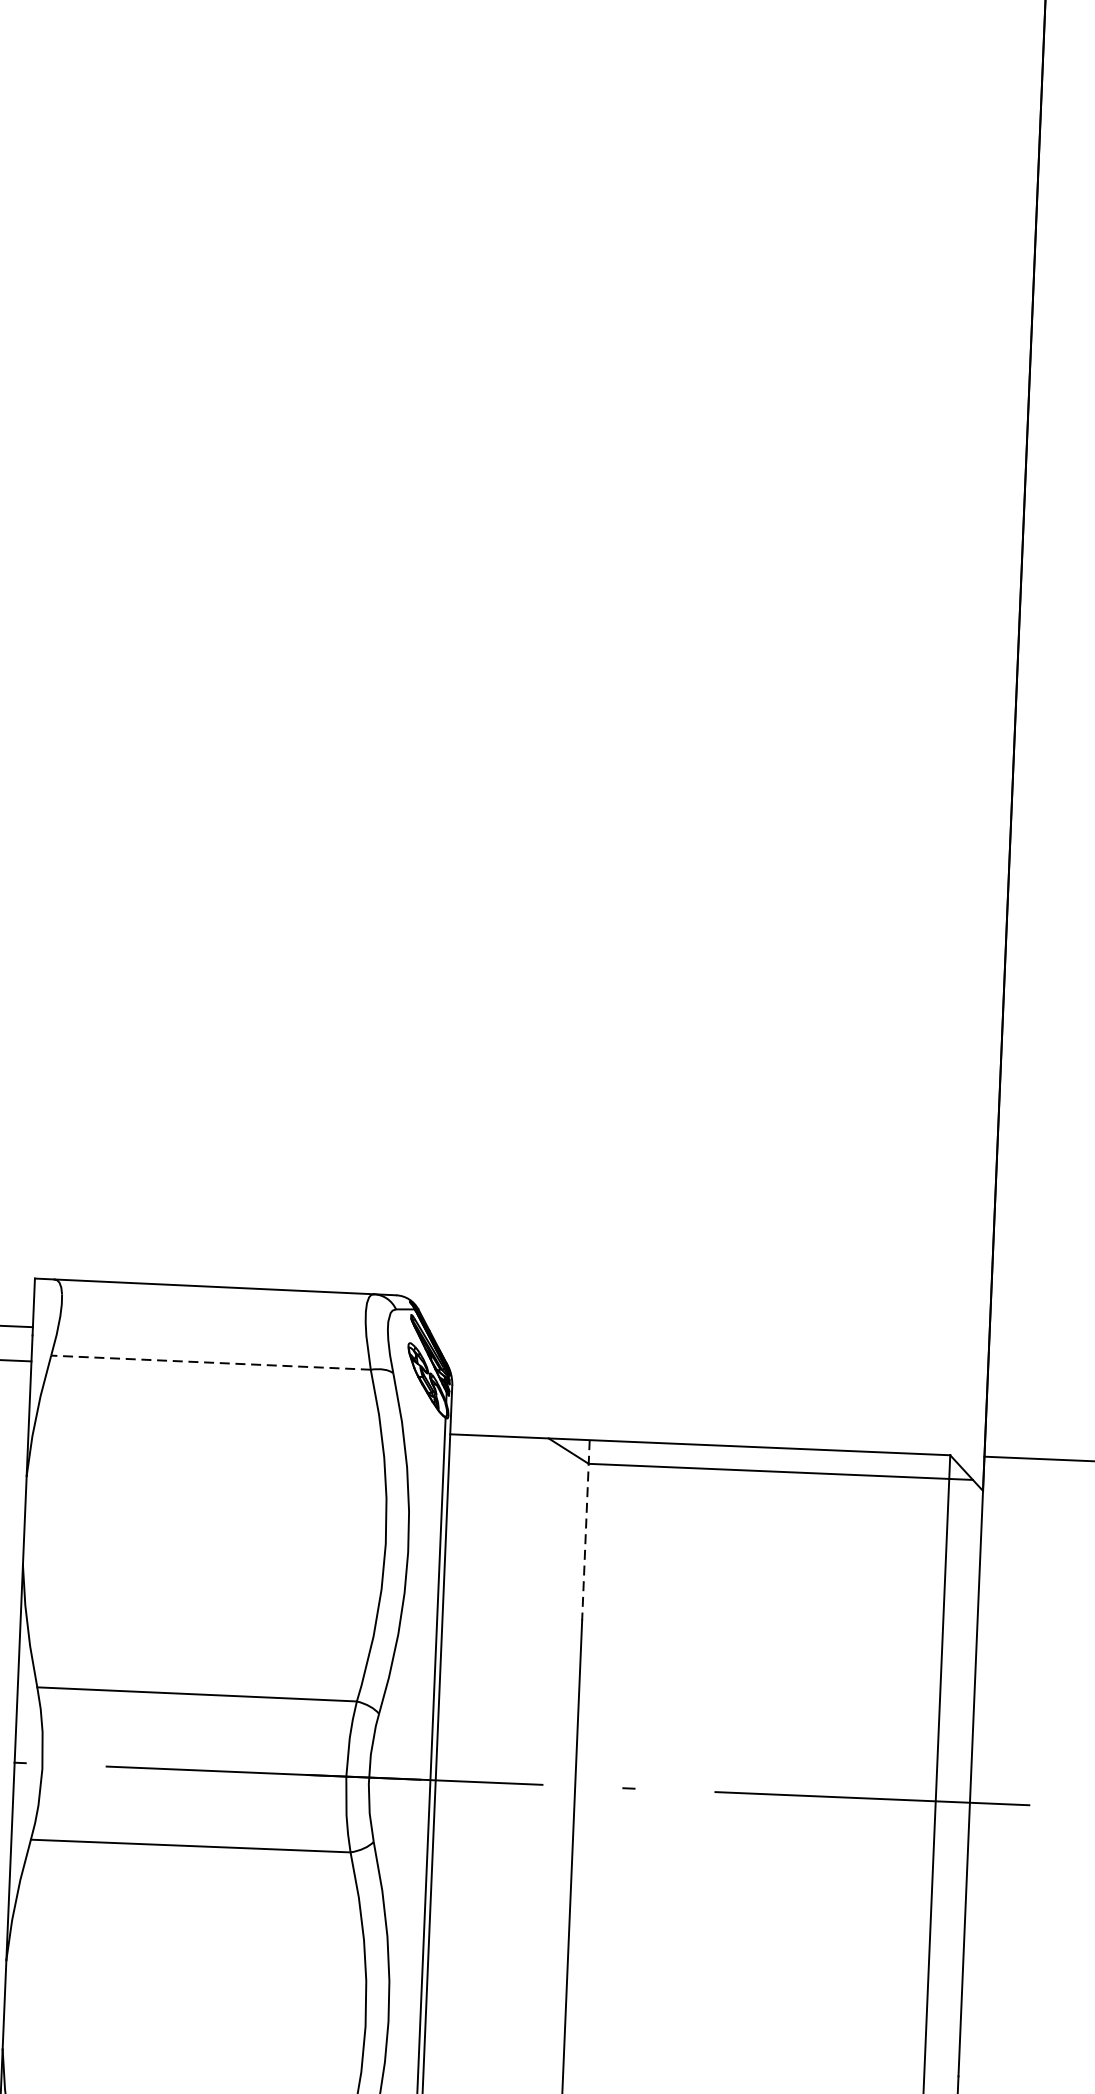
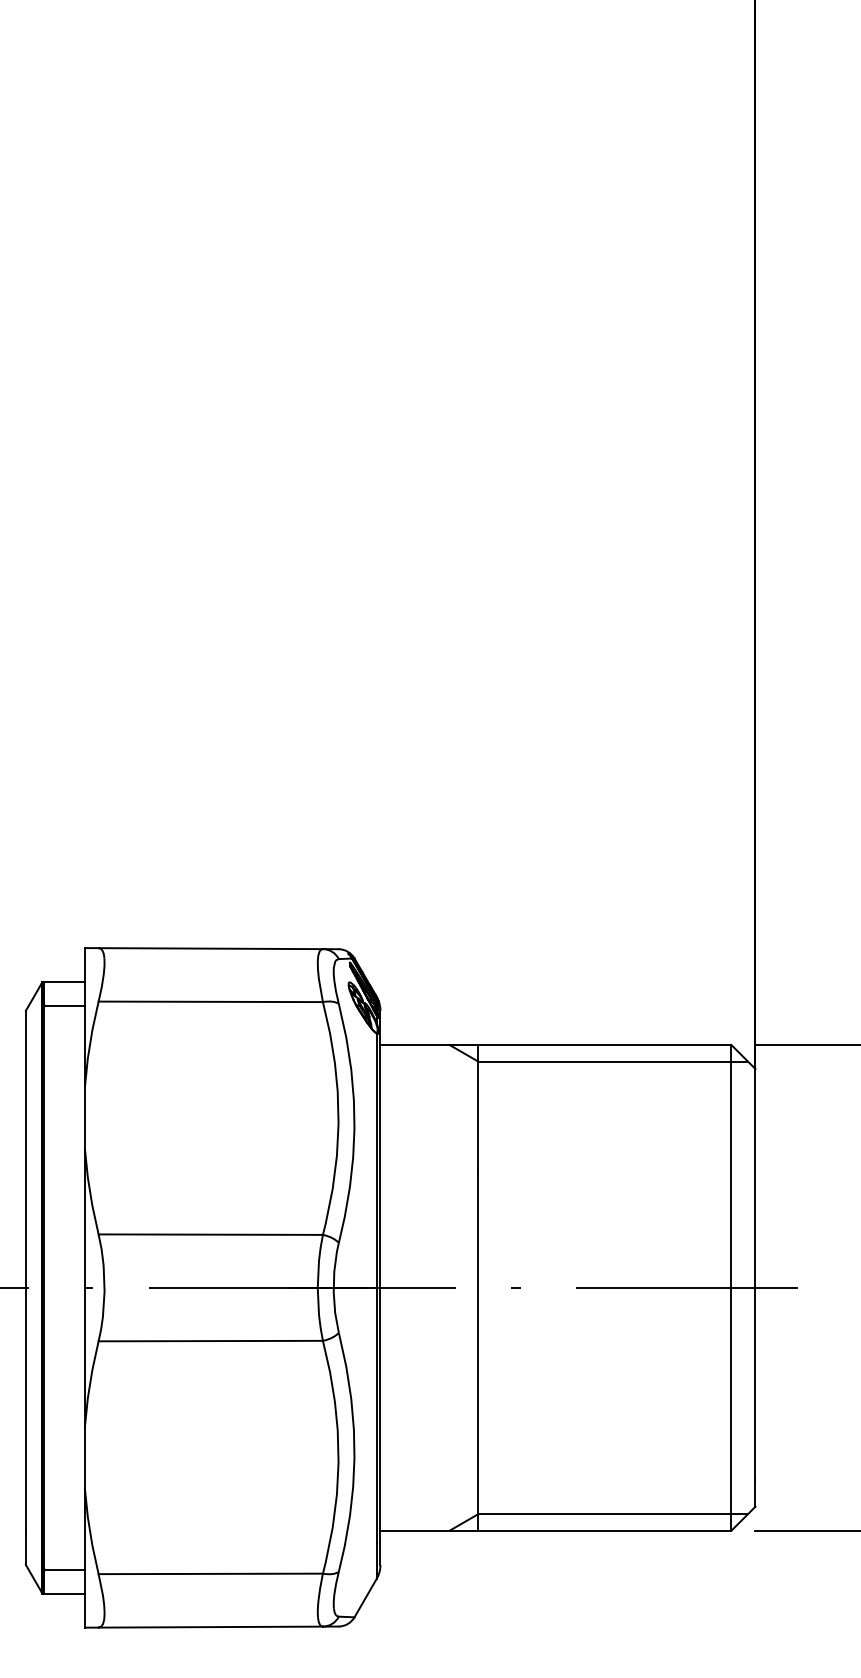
line: (210, 1362) -> (210, 1001), dashed -> solid
line: (586, 1530) -> (478, 1108), dashed -> solid

